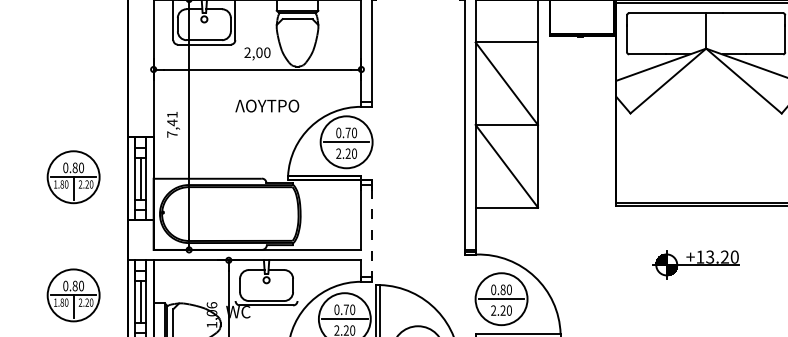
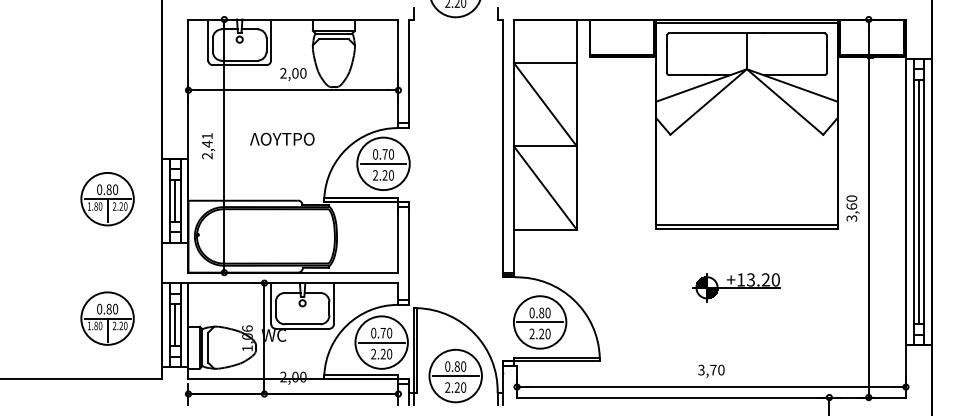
text: (267, 105) -> (282, 138), moved
text: (172, 134) -> (207, 155), 7,41 -> 2,41
line: (371, 233) -> (408, 256), dashed -> solid
line: (235, 280) -> (271, 303), added
line: (297, 280) -> (333, 303), added

